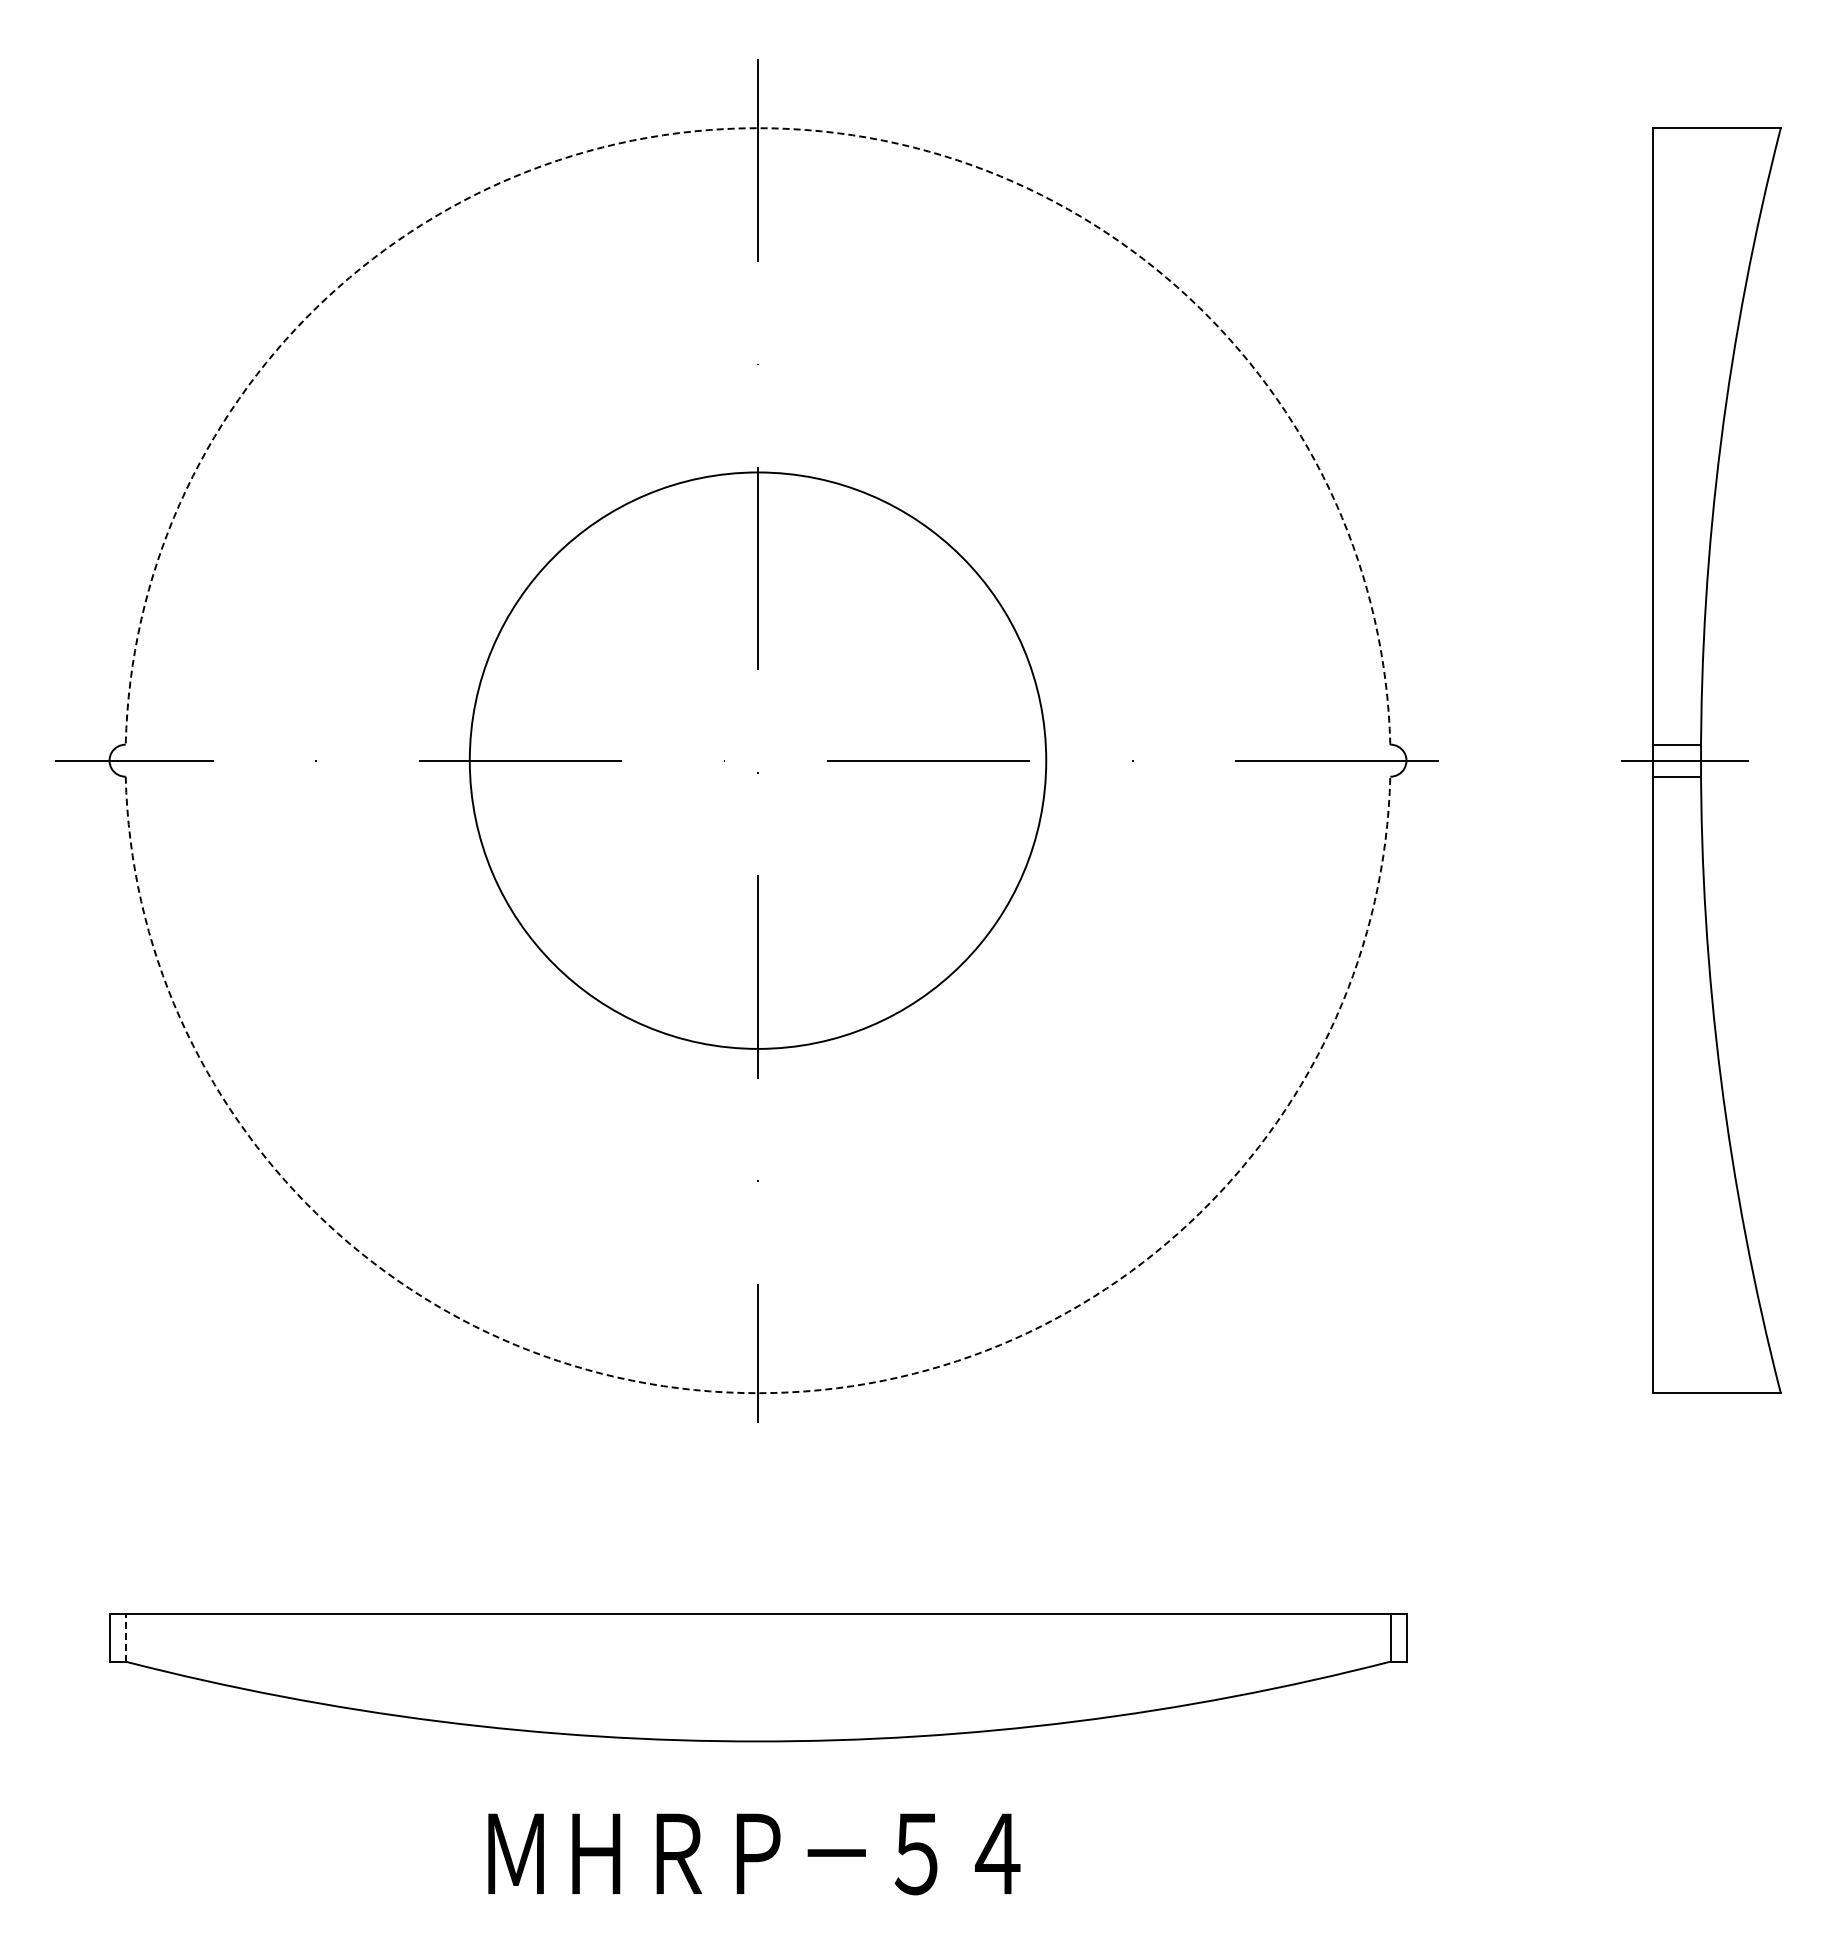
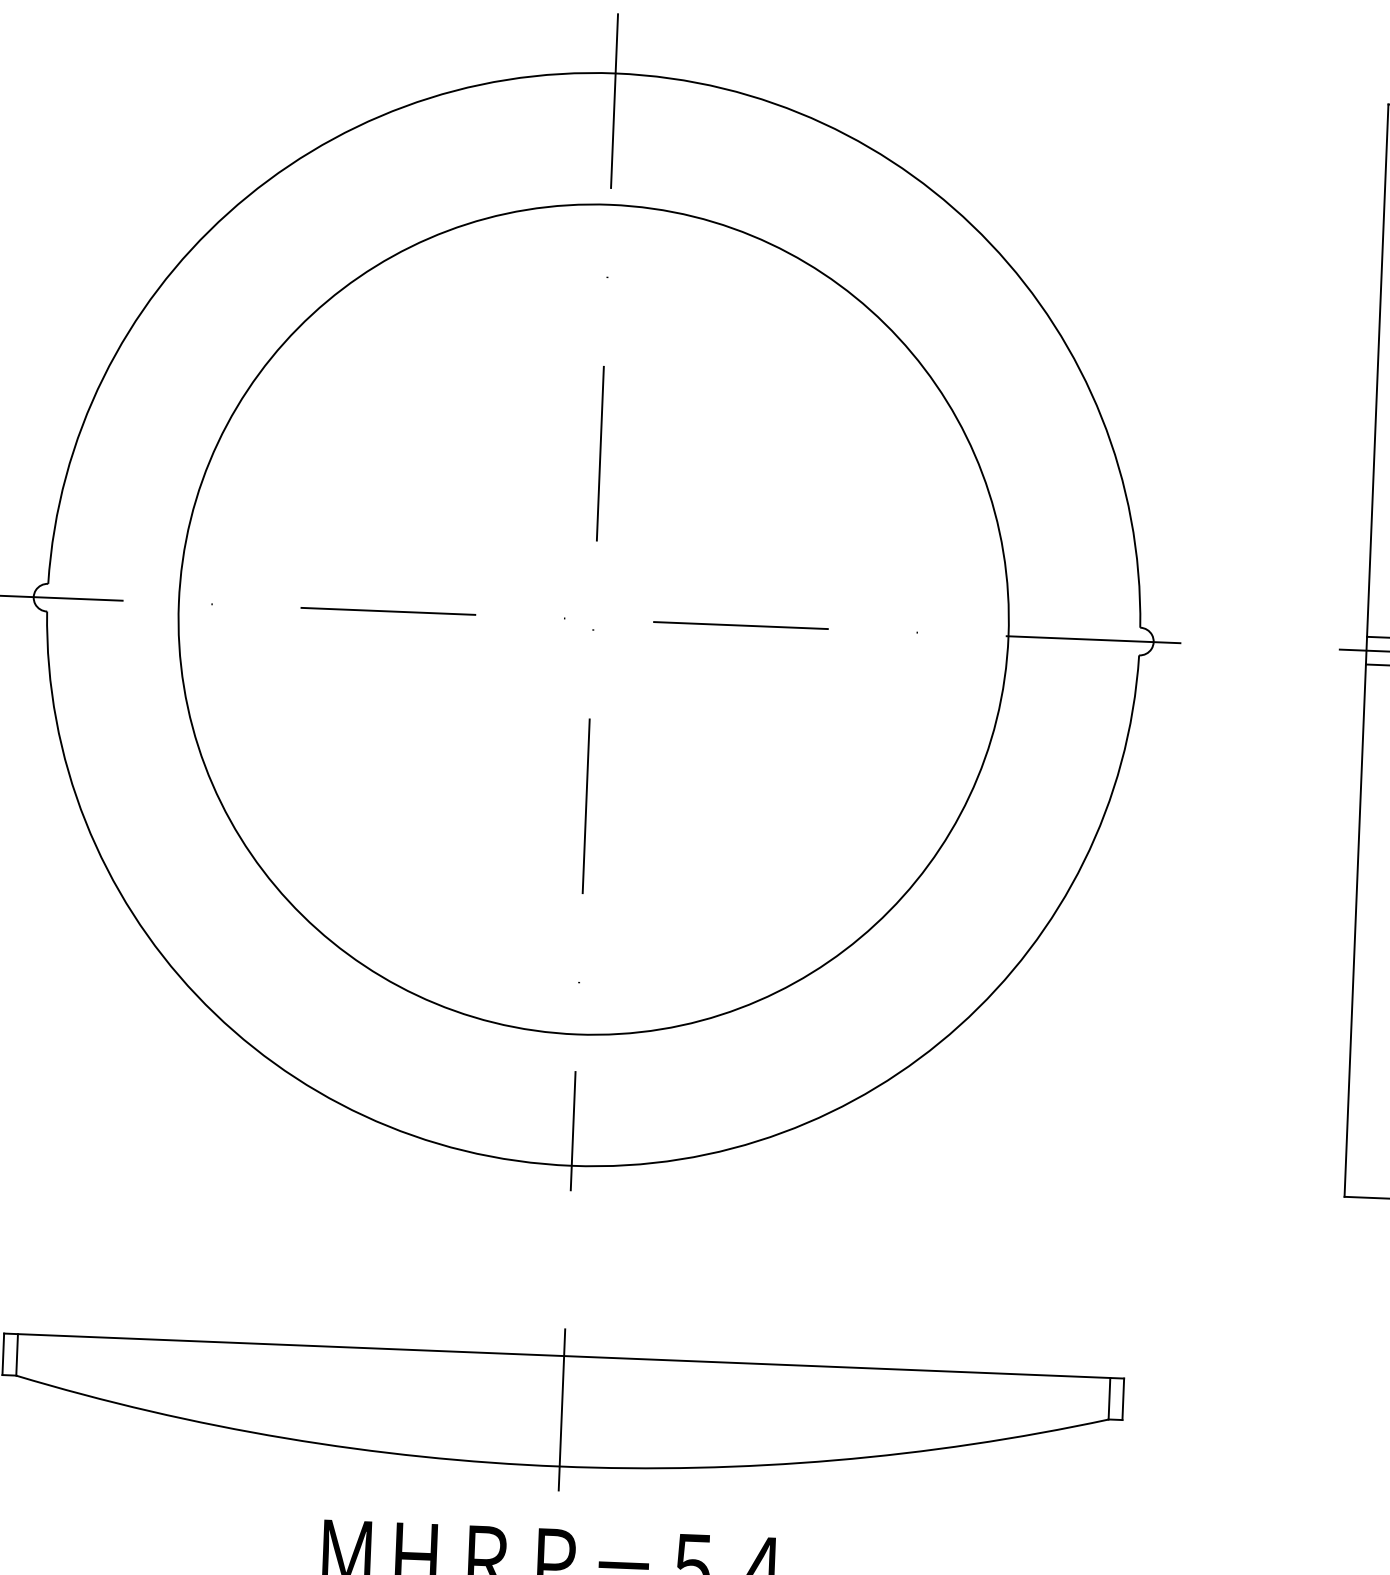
arc: (758, 128) -> (616, 73), dashed -> solid
circle: (757, 760) -> (593, 619), size x1.67
arc: (758, 1393) -> (572, 1166), dashed -> solid
line: (125, 1637) -> (17, 1354), dashed -> solid
line: (758, 1675) -> (562, 1409), added

